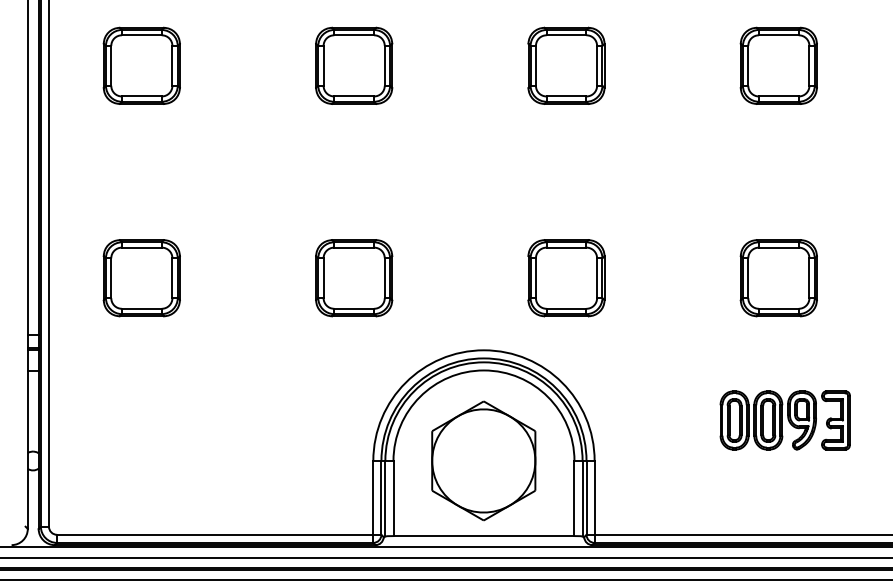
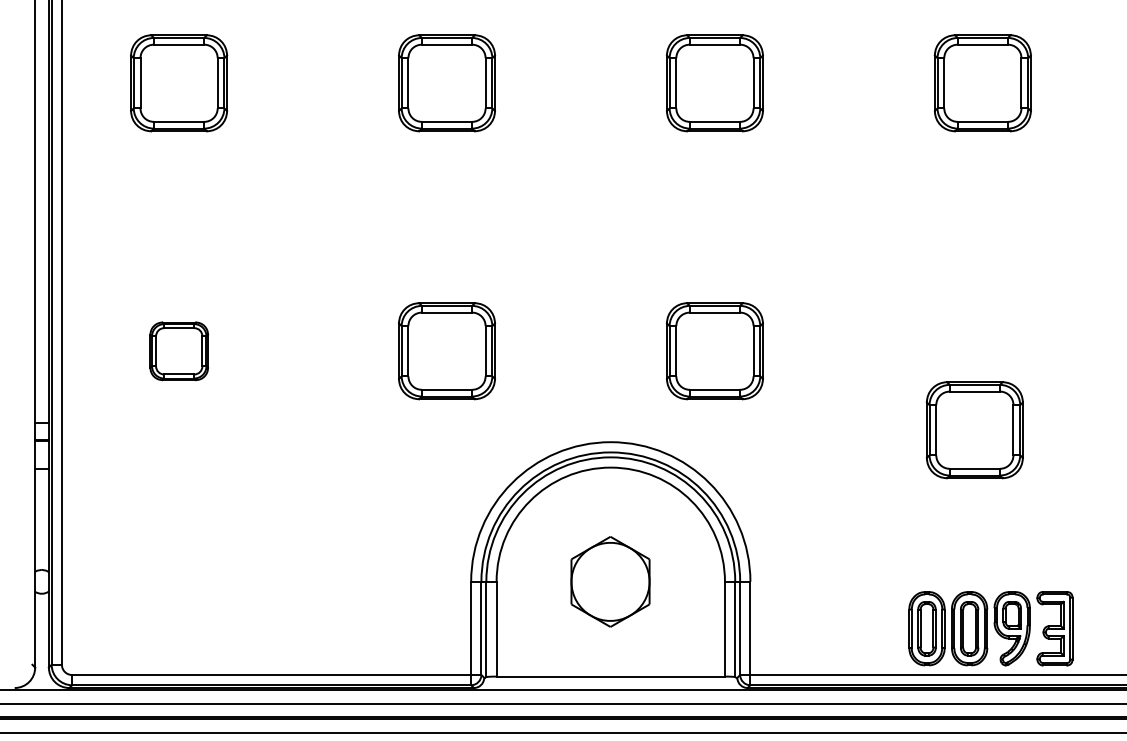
part: (142, 278) -> (179, 351), size x0.6
part: (778, 278) -> (974, 430), moved
part: (784, 420) -> (990, 628), moved
part: (483, 460) -> (610, 581), size x0.6

